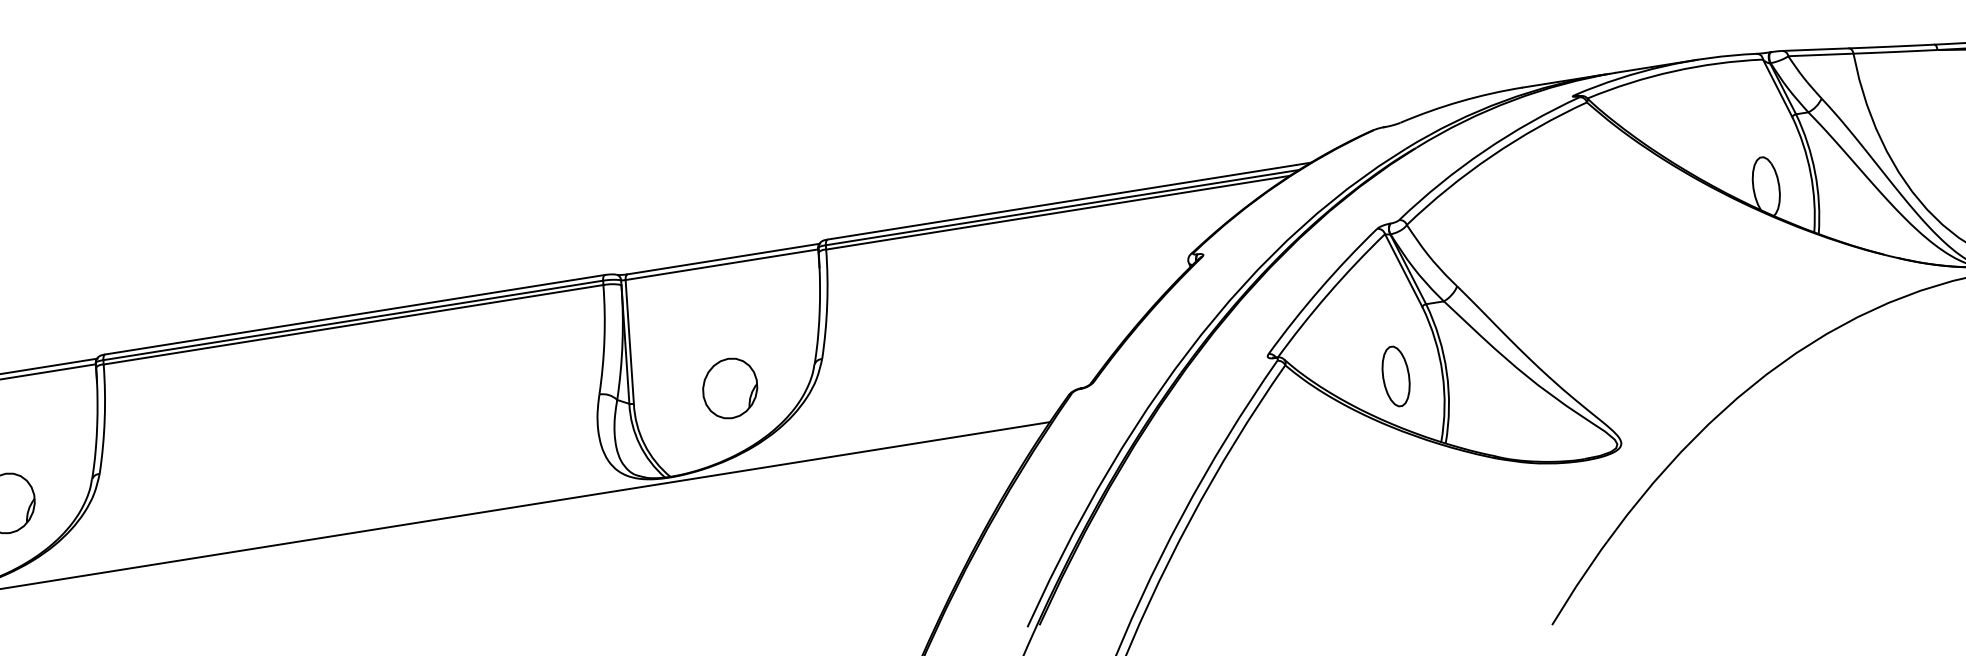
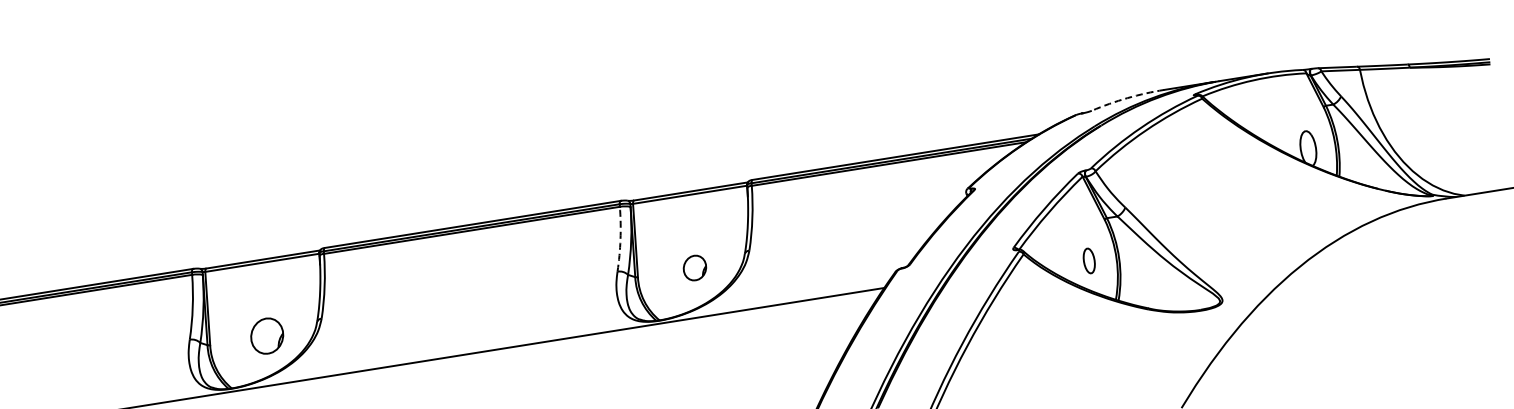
arc: (1460, 102) -> (1127, 98), solid -> dashed
arc: (604, 340) -> (620, 239), solid -> dashed
part: (1396, 375) -> (1089, 260), size x0.7
part: (729, 387) -> (694, 267), size x0.7

